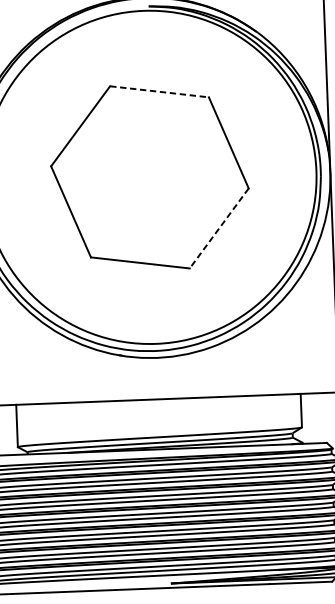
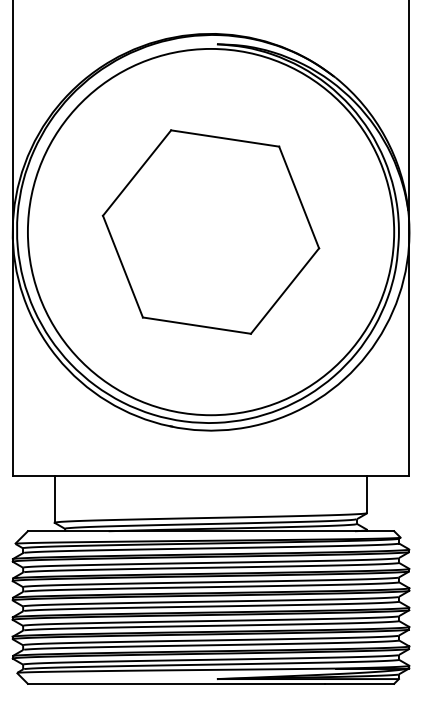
line: (159, 91) -> (225, 138), dashed -> solid
line: (219, 228) -> (285, 291), dashed -> solid

